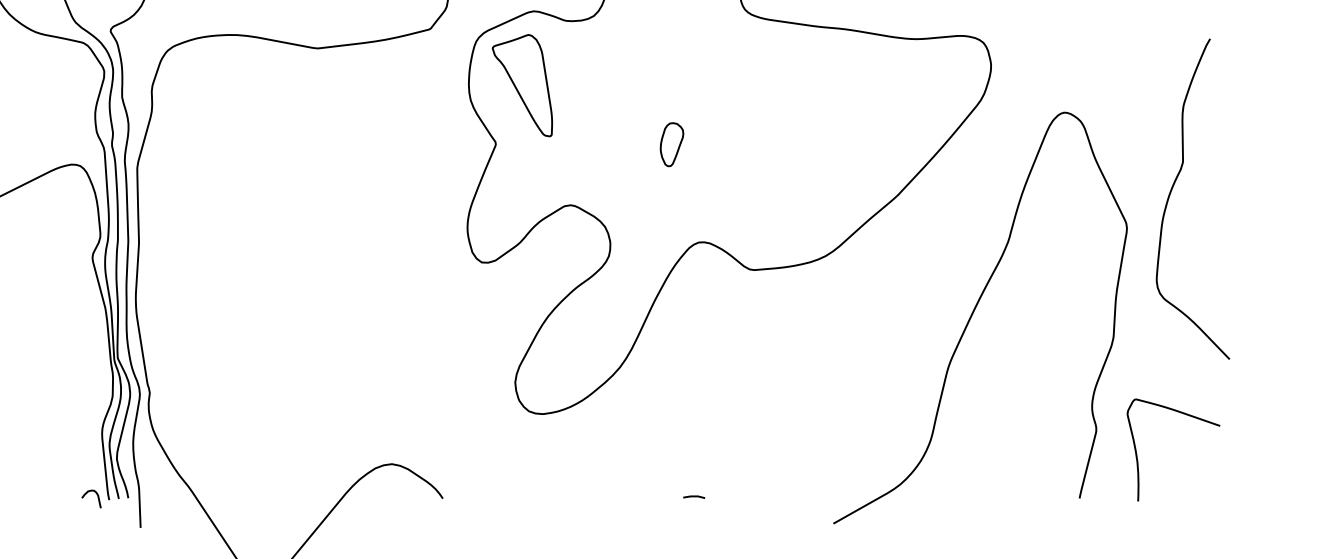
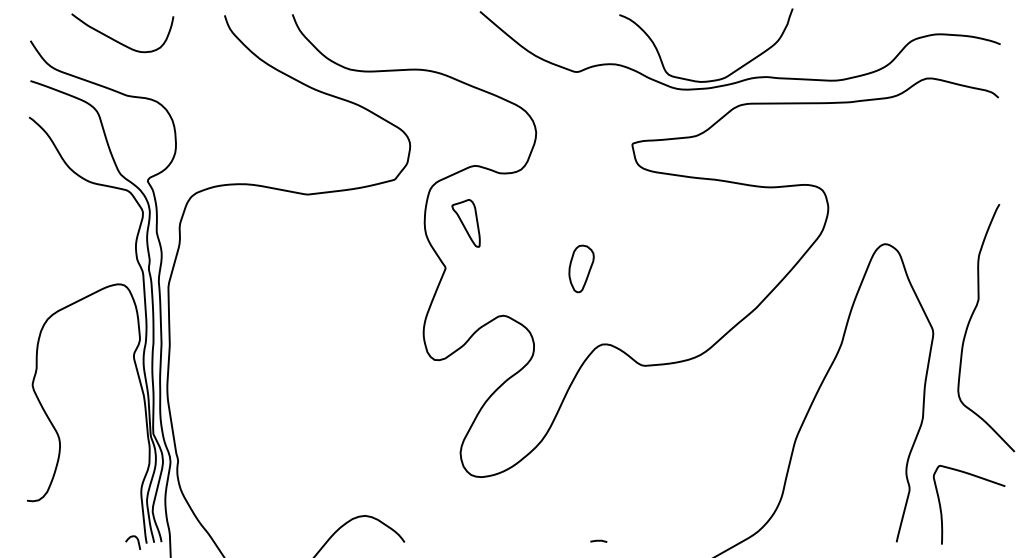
part: (521, 85) -> (465, 223), size x0.6
part: (671, 144) -> (581, 268), size x1.4
curve: (1172, 190) -> (970, 321), moved

